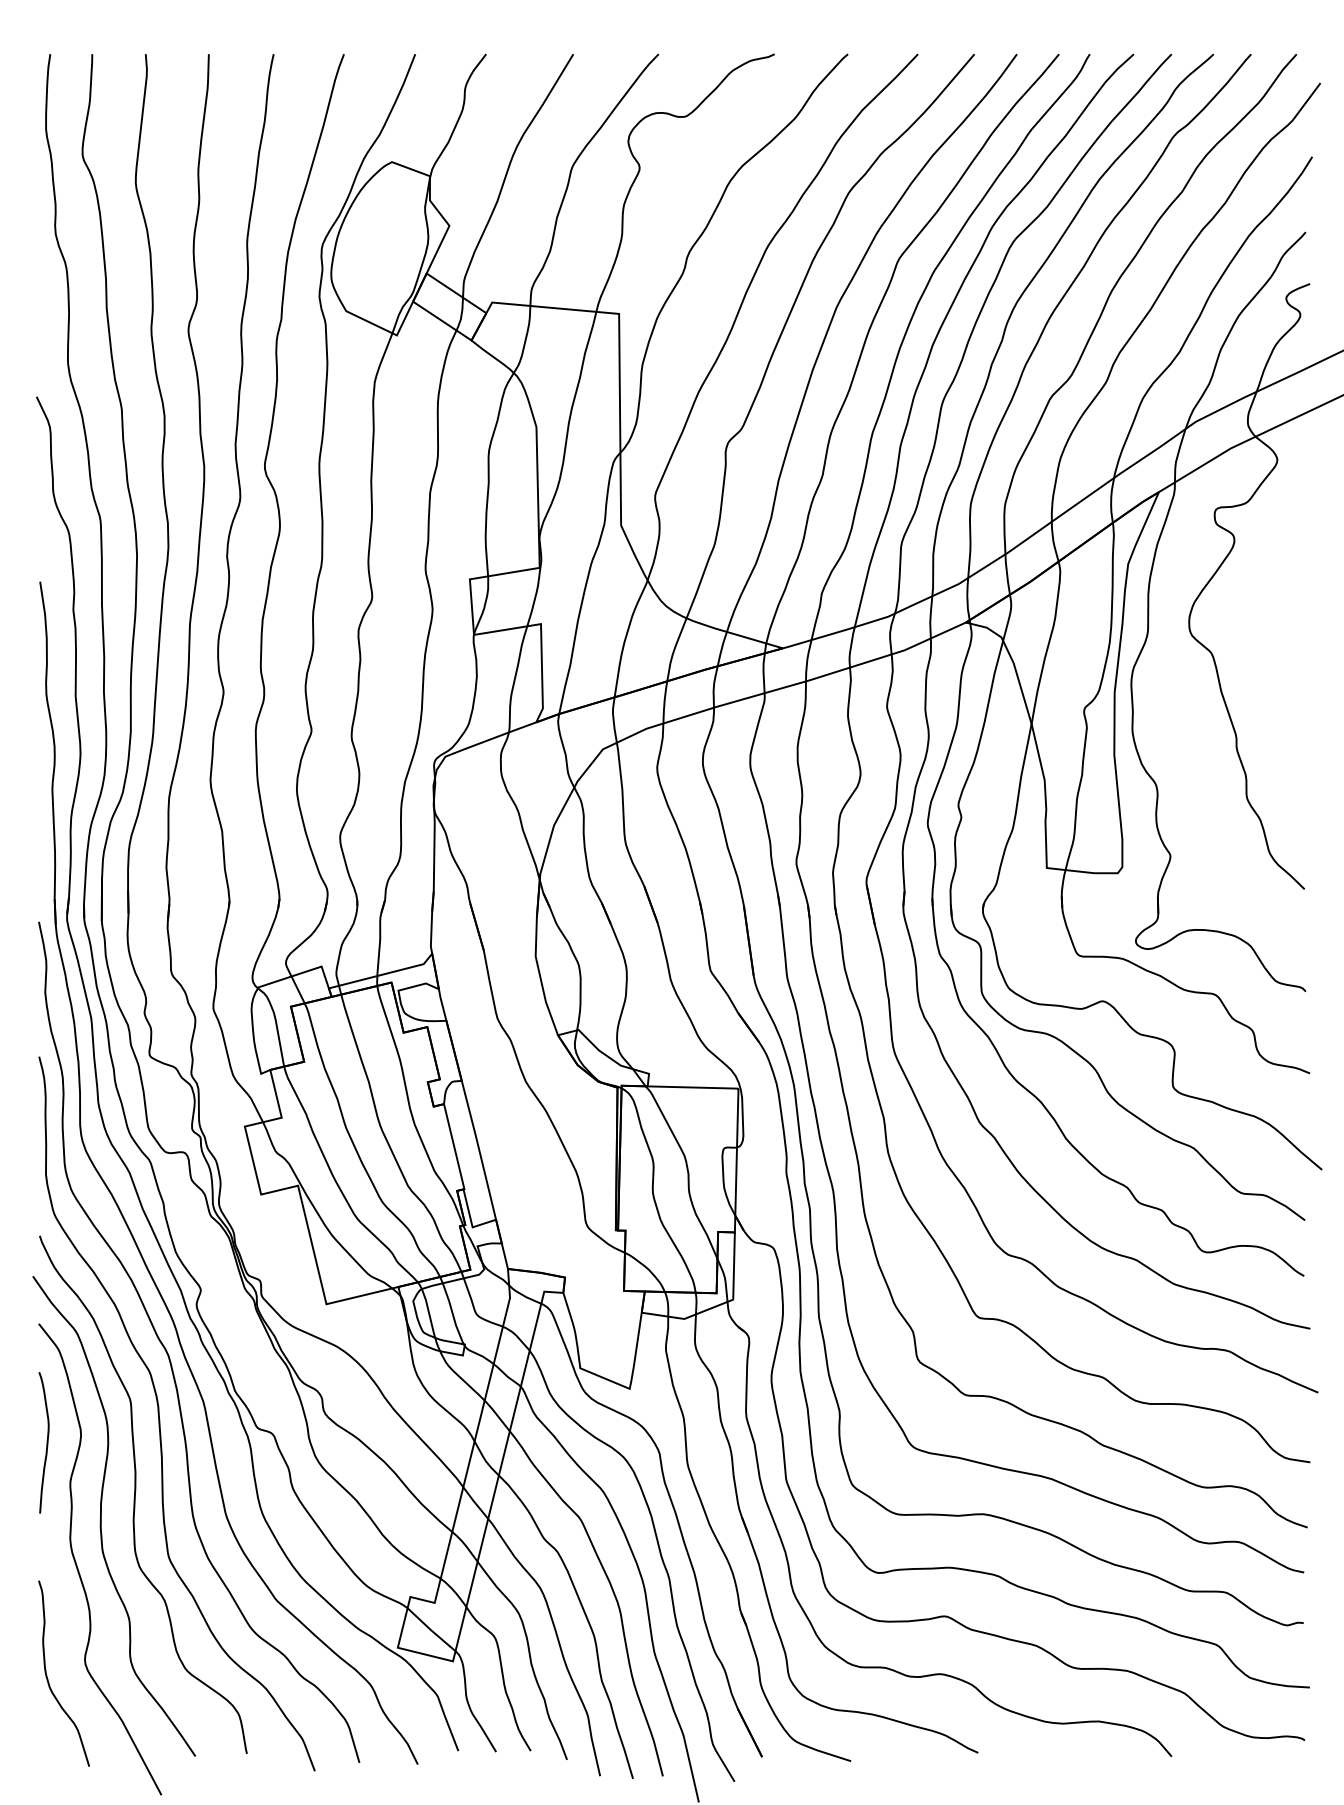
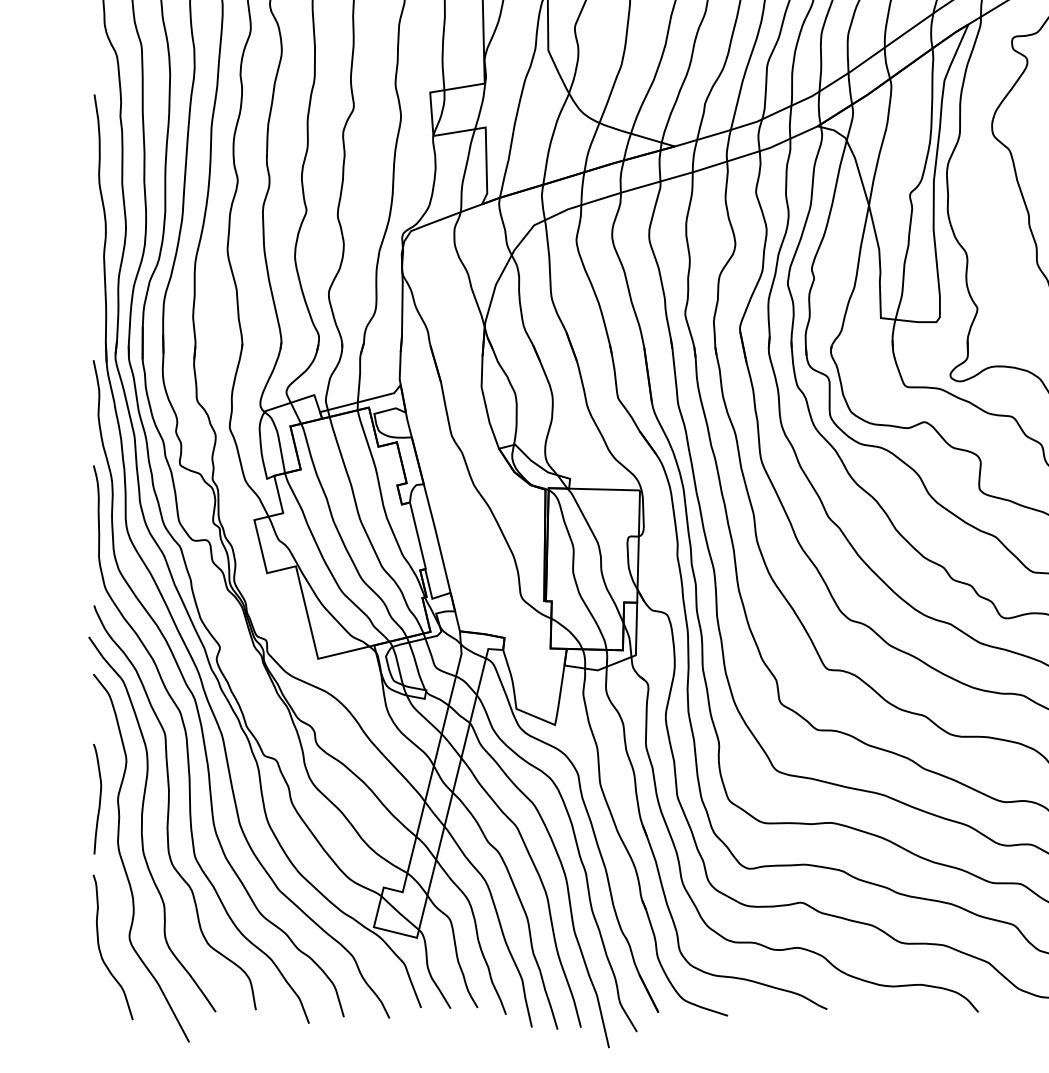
curve: (46, 1442) -> (99, 798), moved

